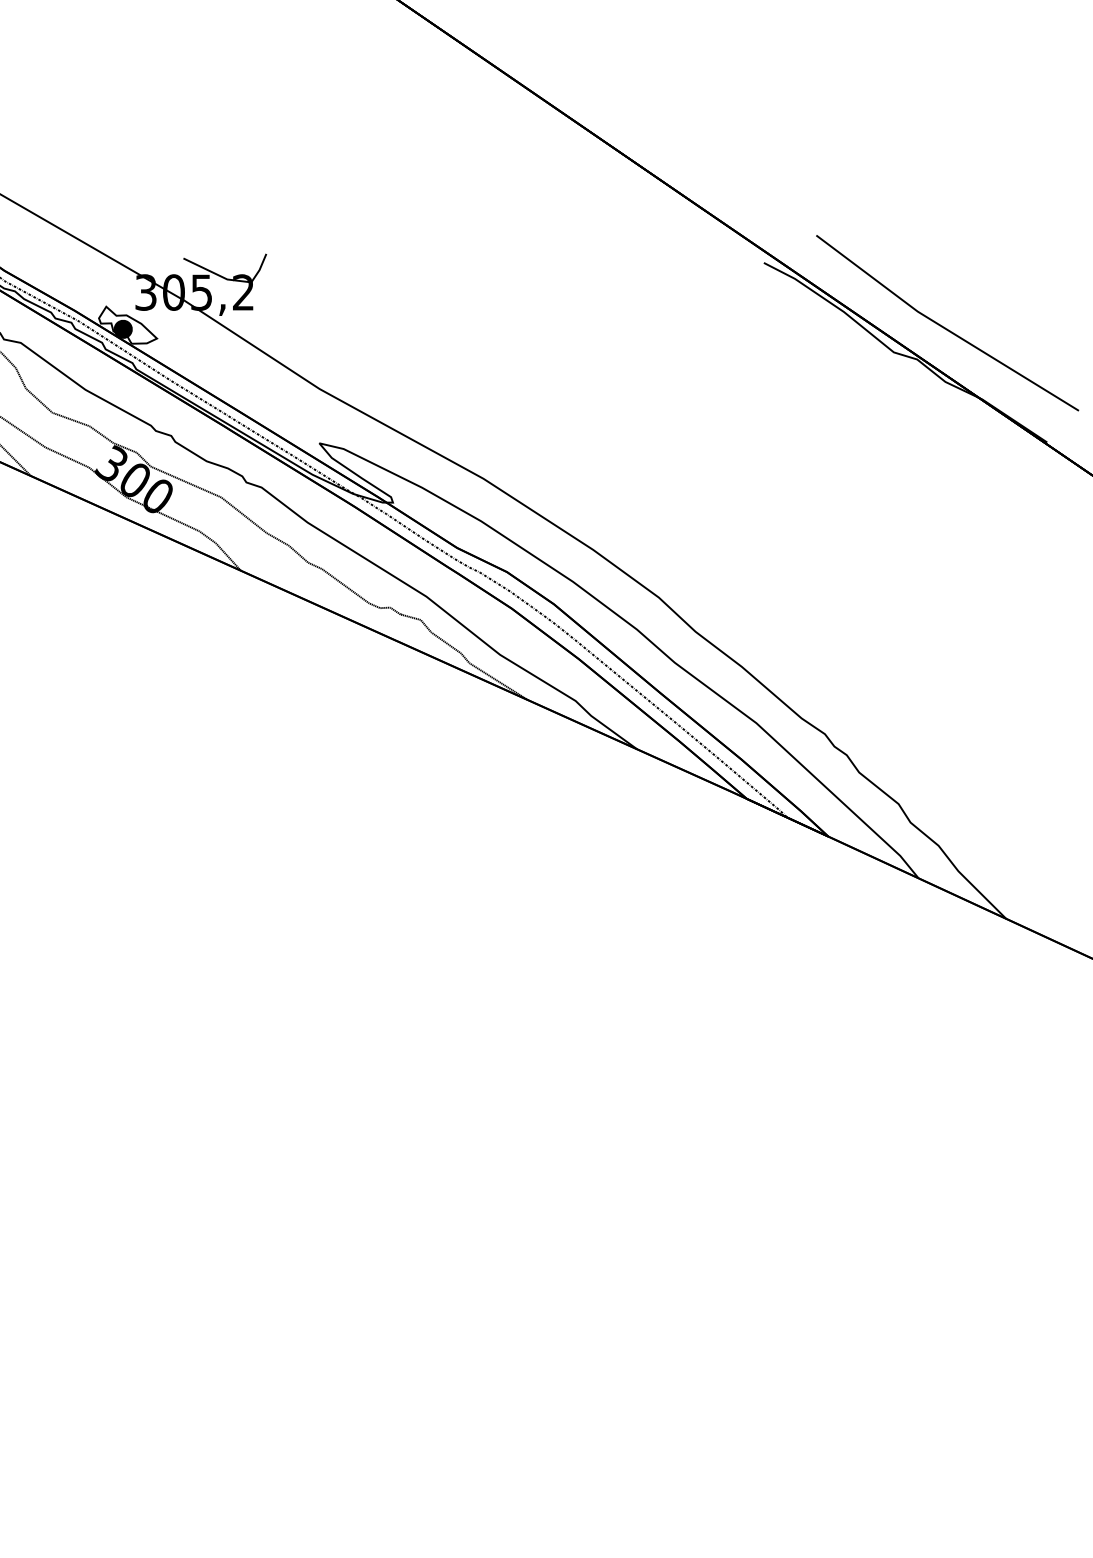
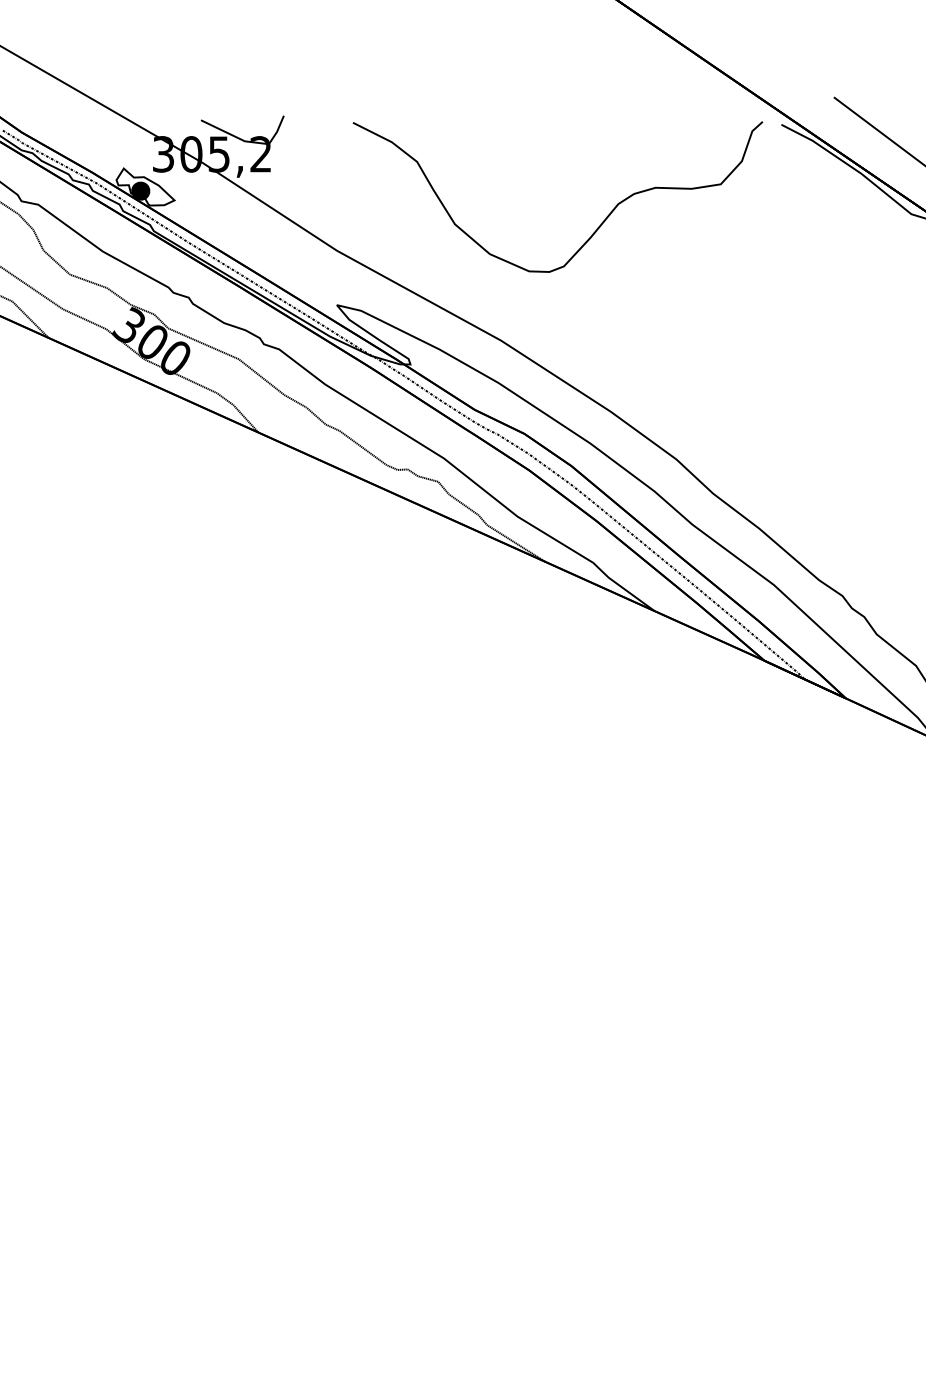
curve: (577, 368) -> (595, 230), added

